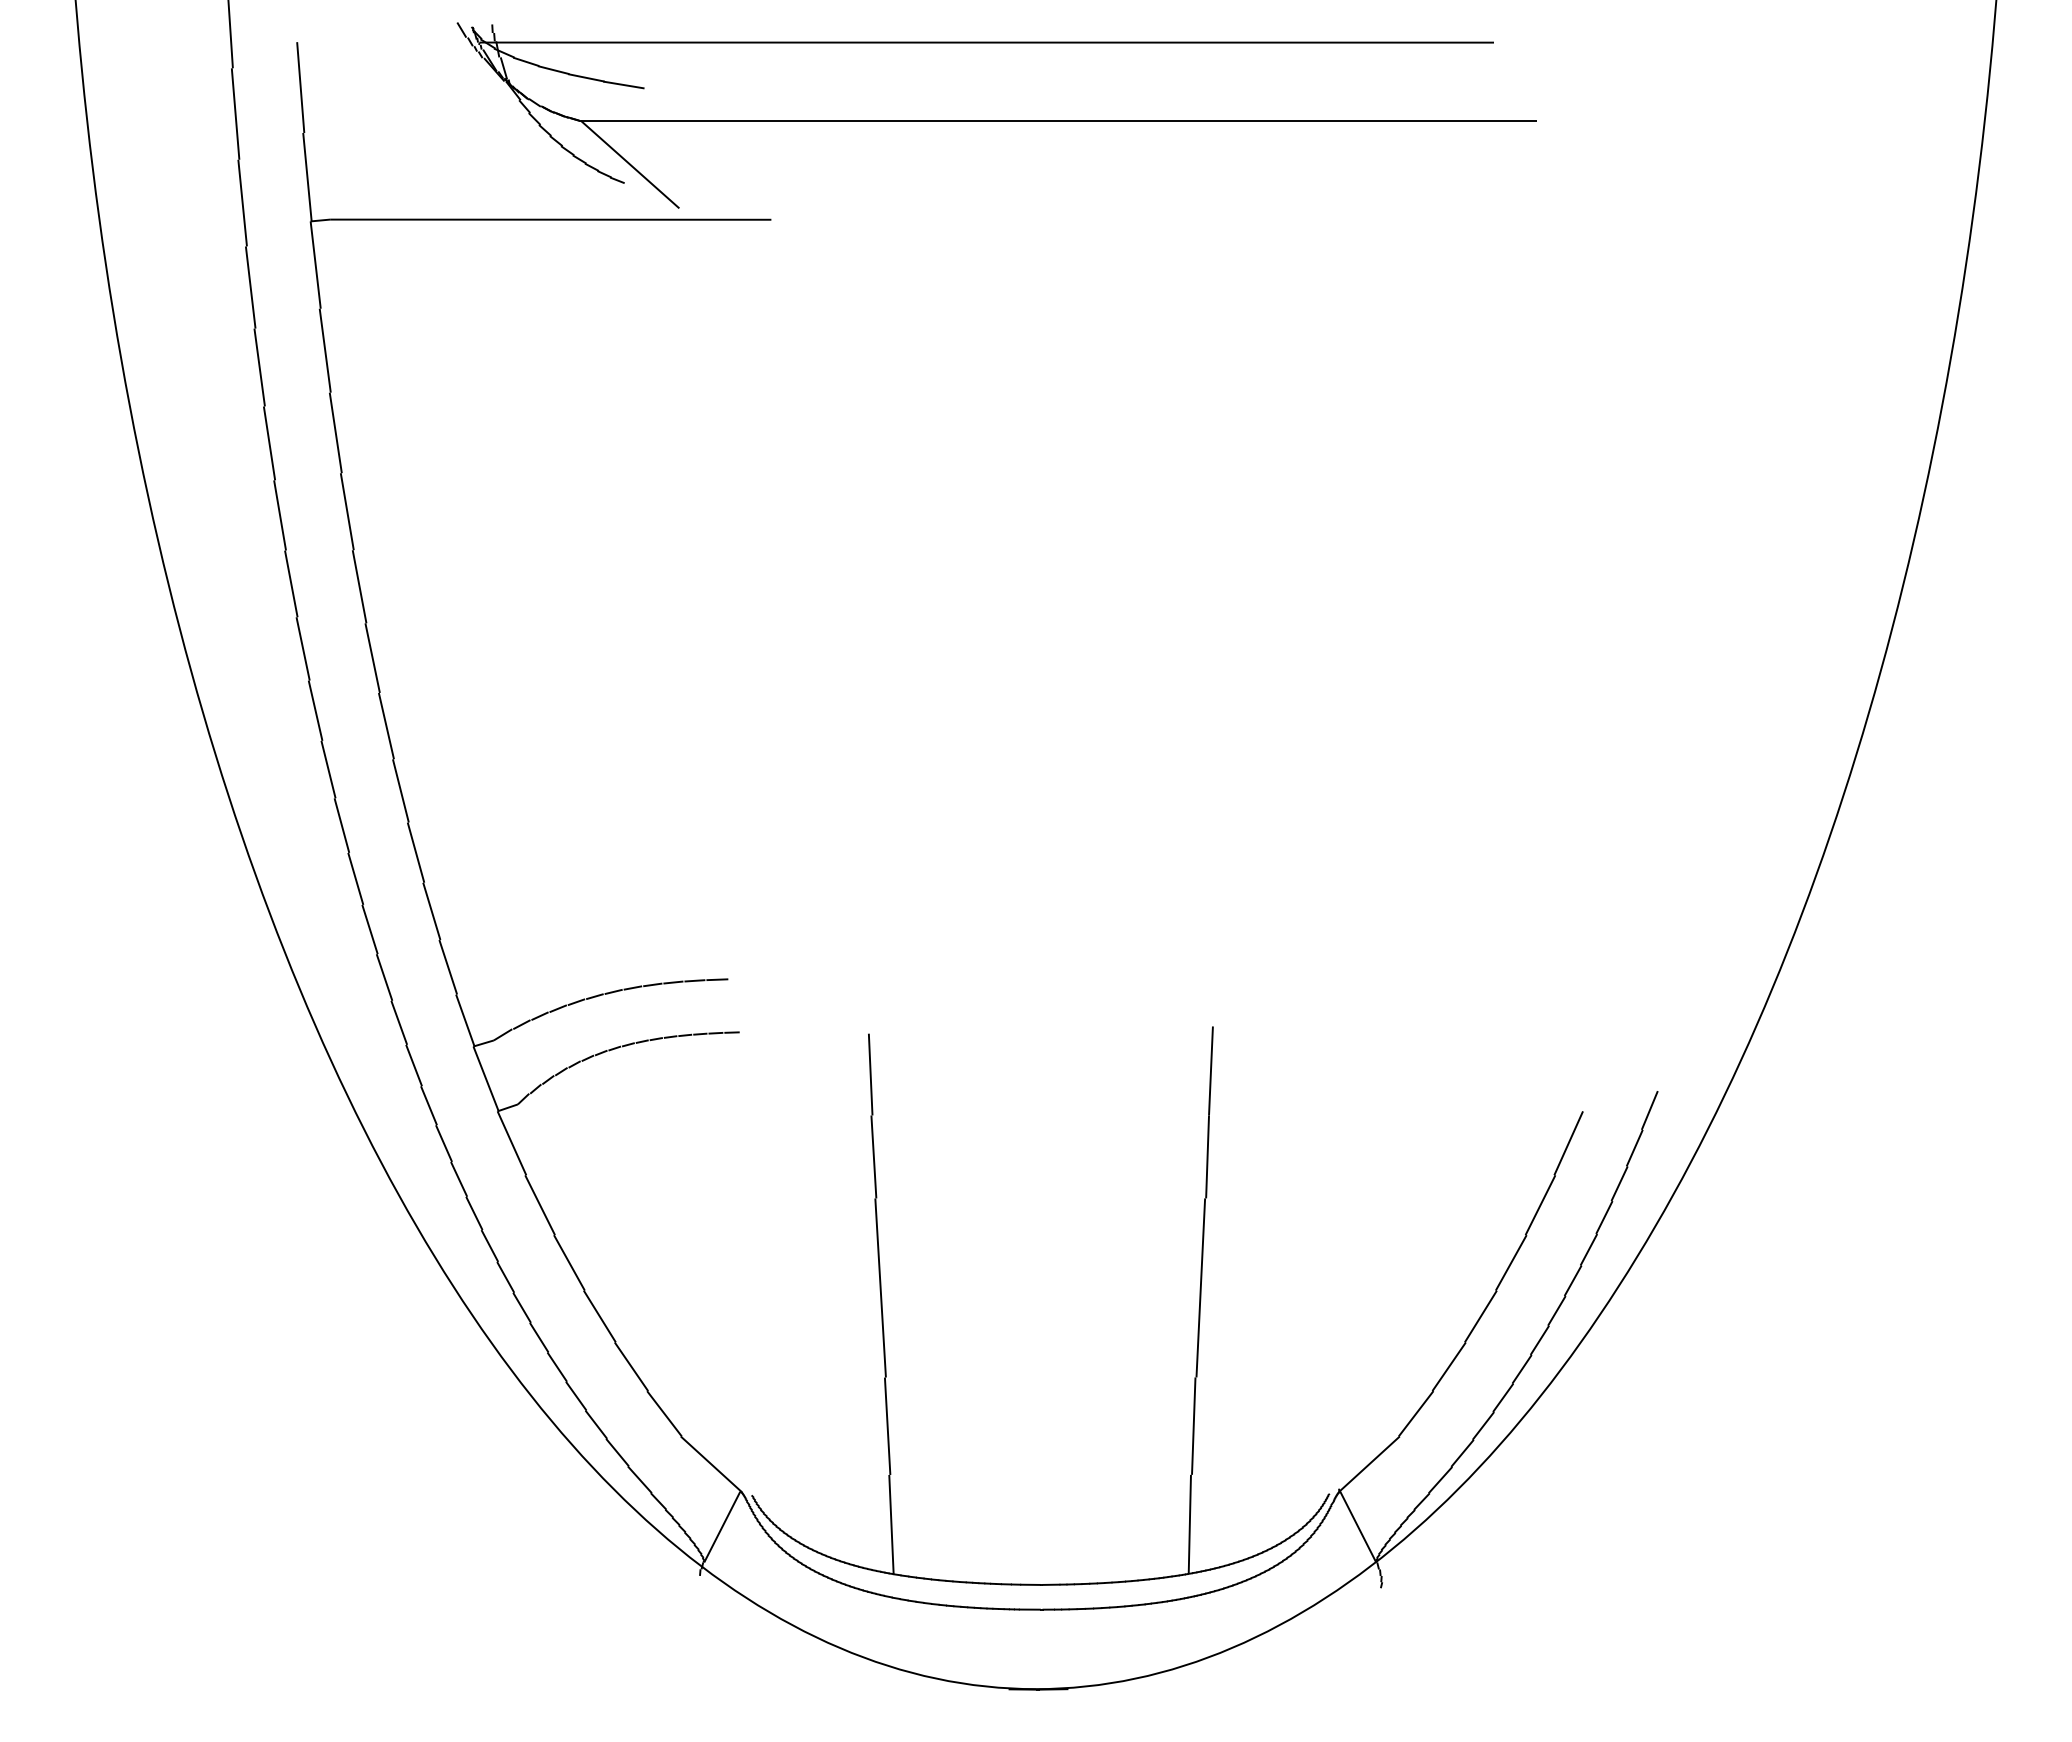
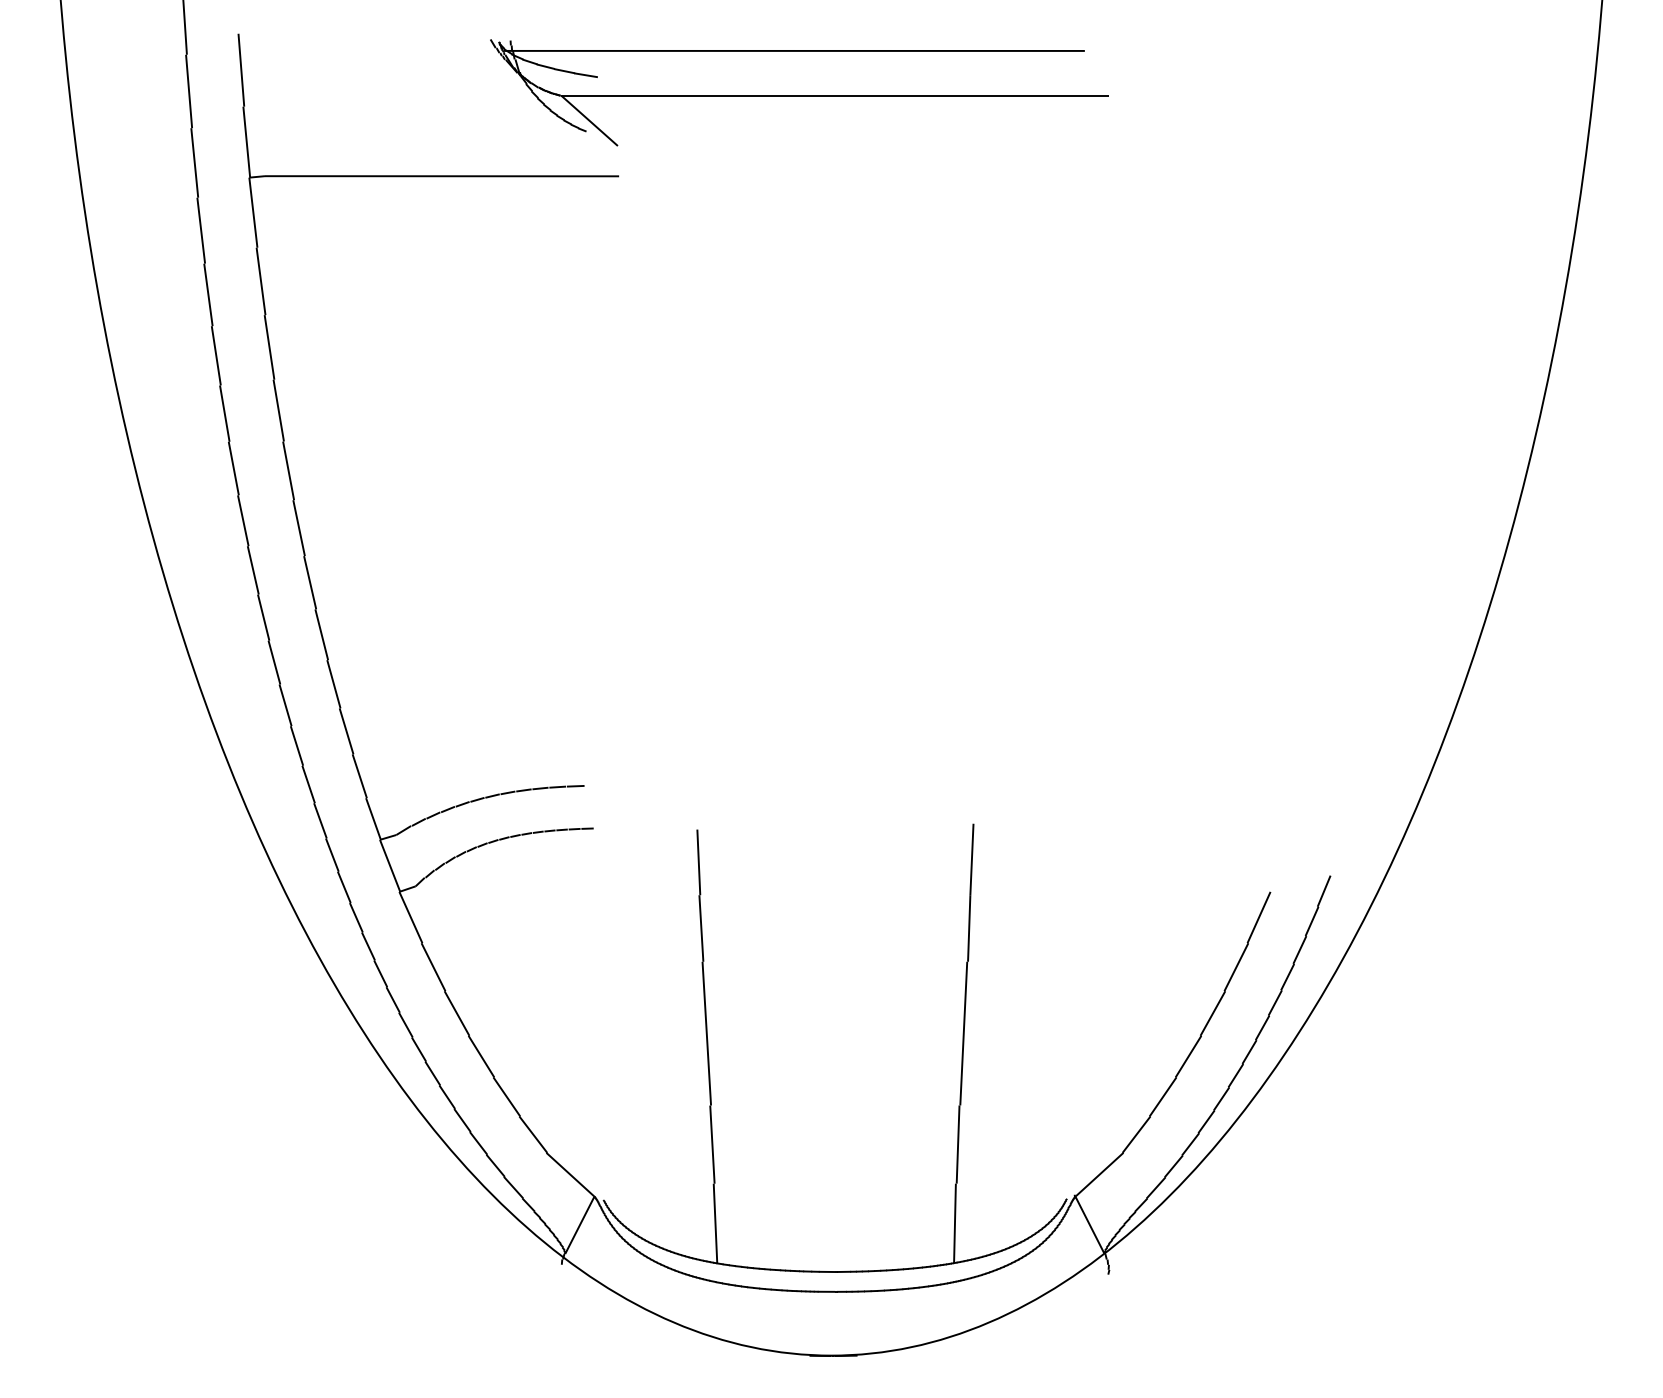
part: (995, 115) -> (798, 92), size x0.71

